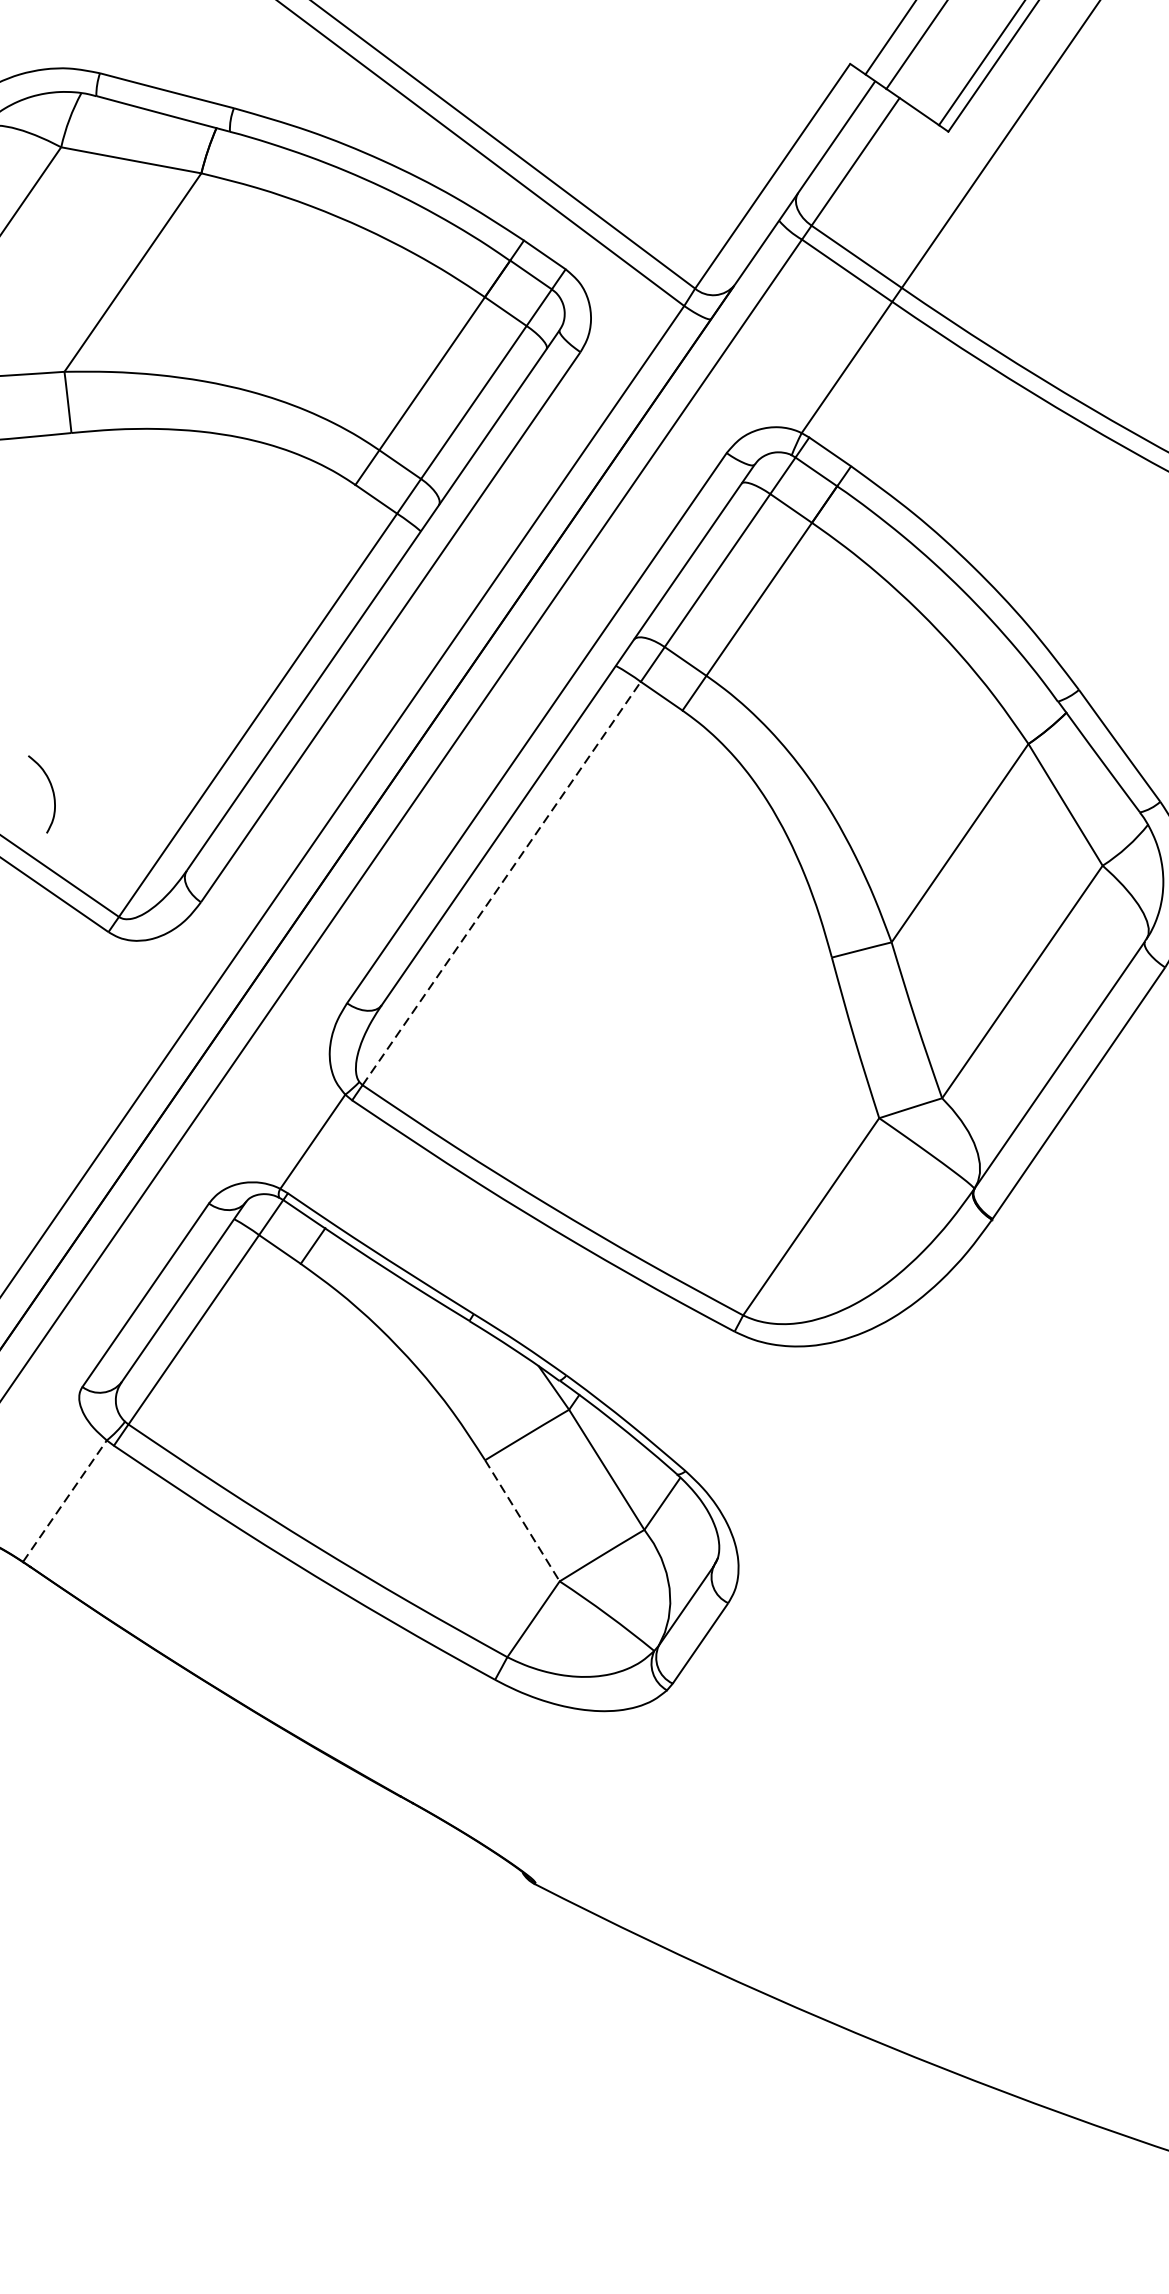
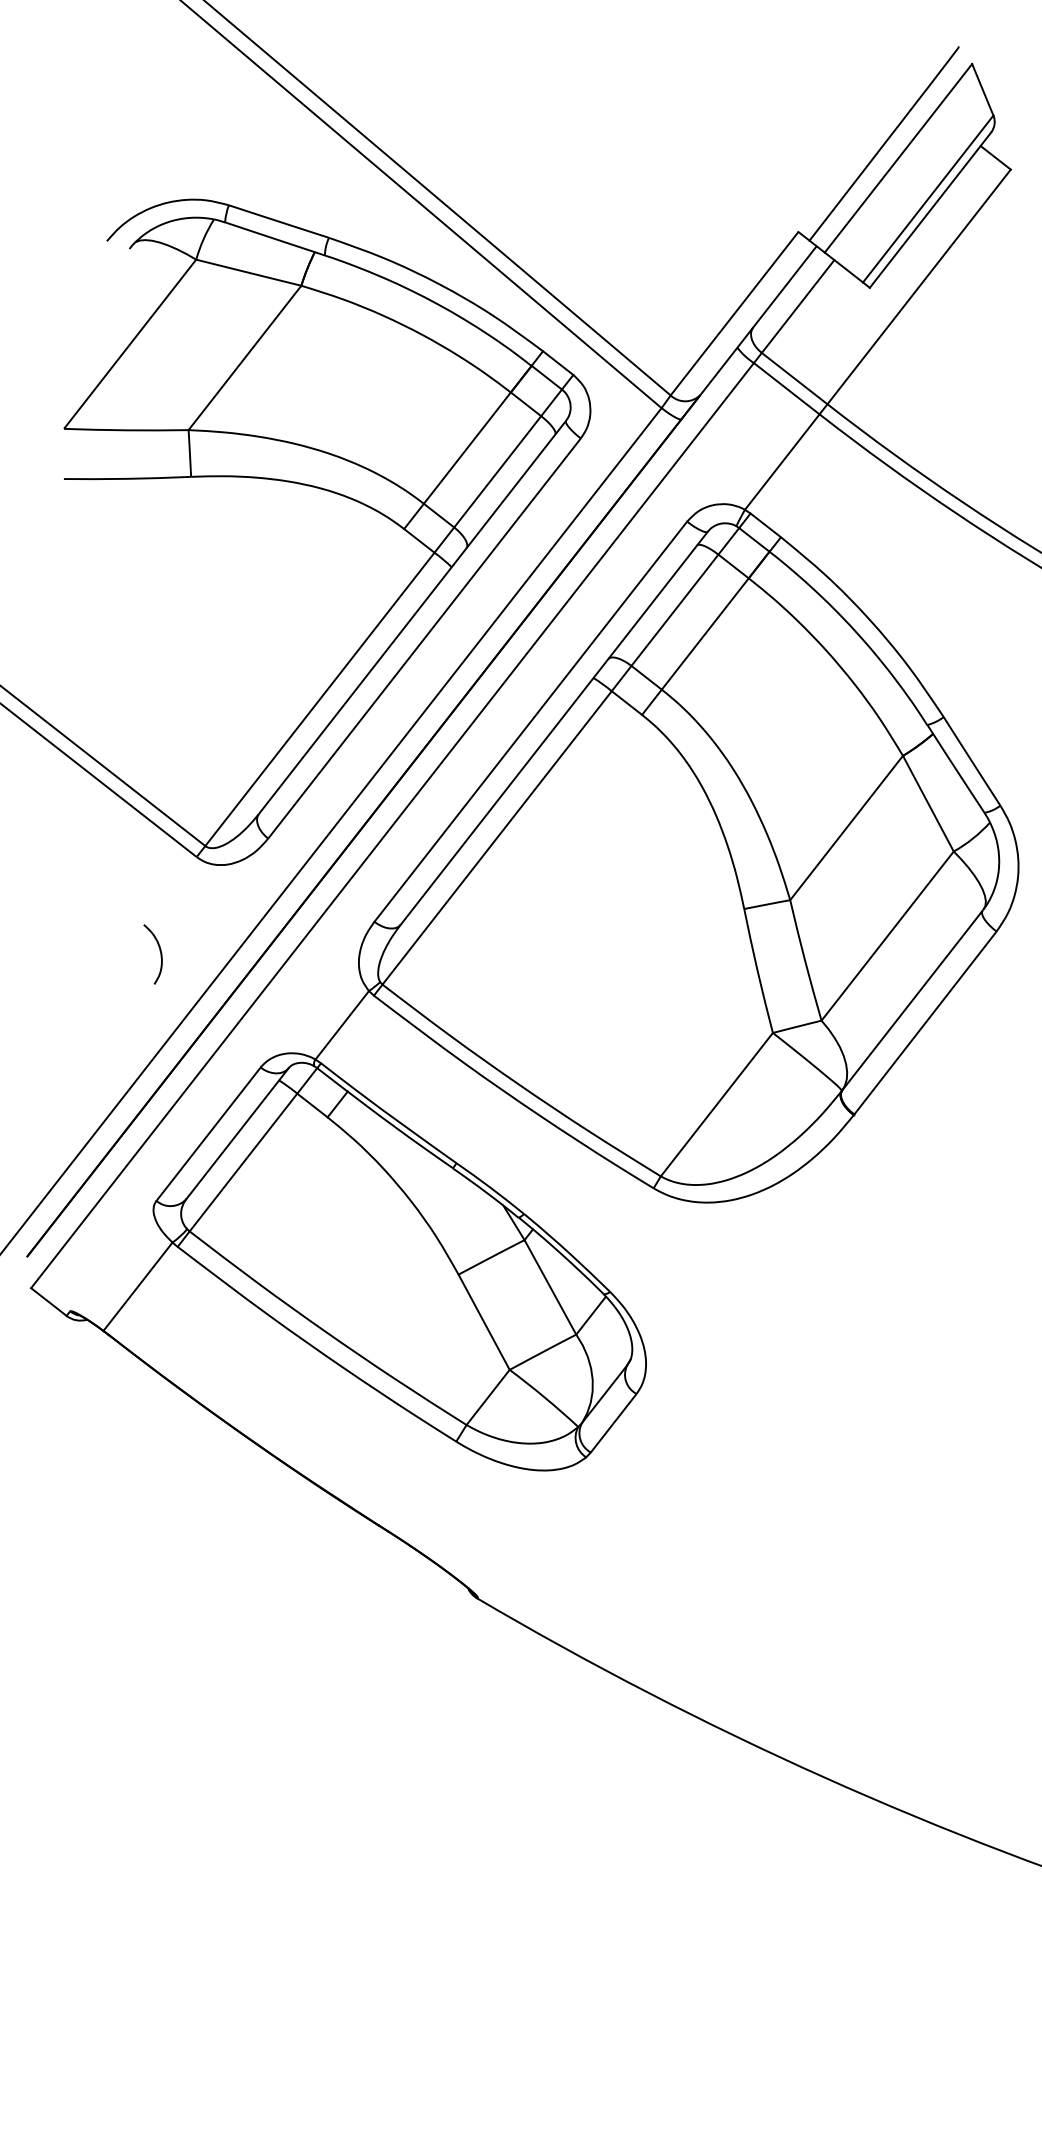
curve: (50, 789) -> (159, 951), moved
line: (502, 882) -> (497, 837), dashed -> solid
line: (65, 1500) -> (138, 1286), dashed -> solid
line: (522, 1521) -> (484, 1322), dashed -> solid

